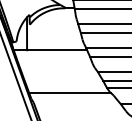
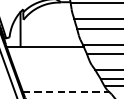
line: (70, 93) -> (66, 92), solid -> dashed

